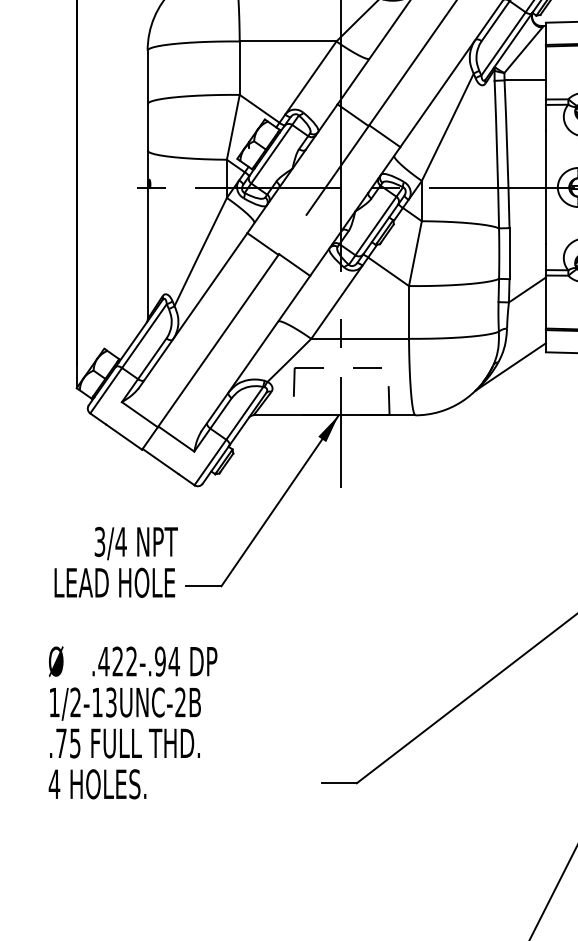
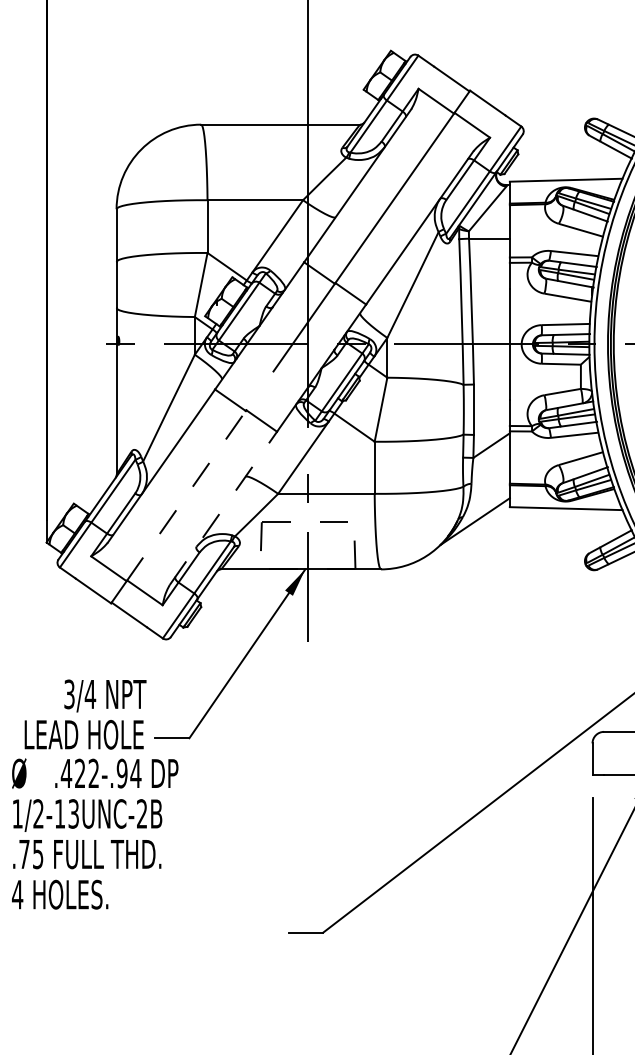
line: (218, 341) -> (186, 496), solid -> dashed
line: (255, 353) -> (223, 508), solid -> dashed
text: (133, 722) -> (95, 833), moved

